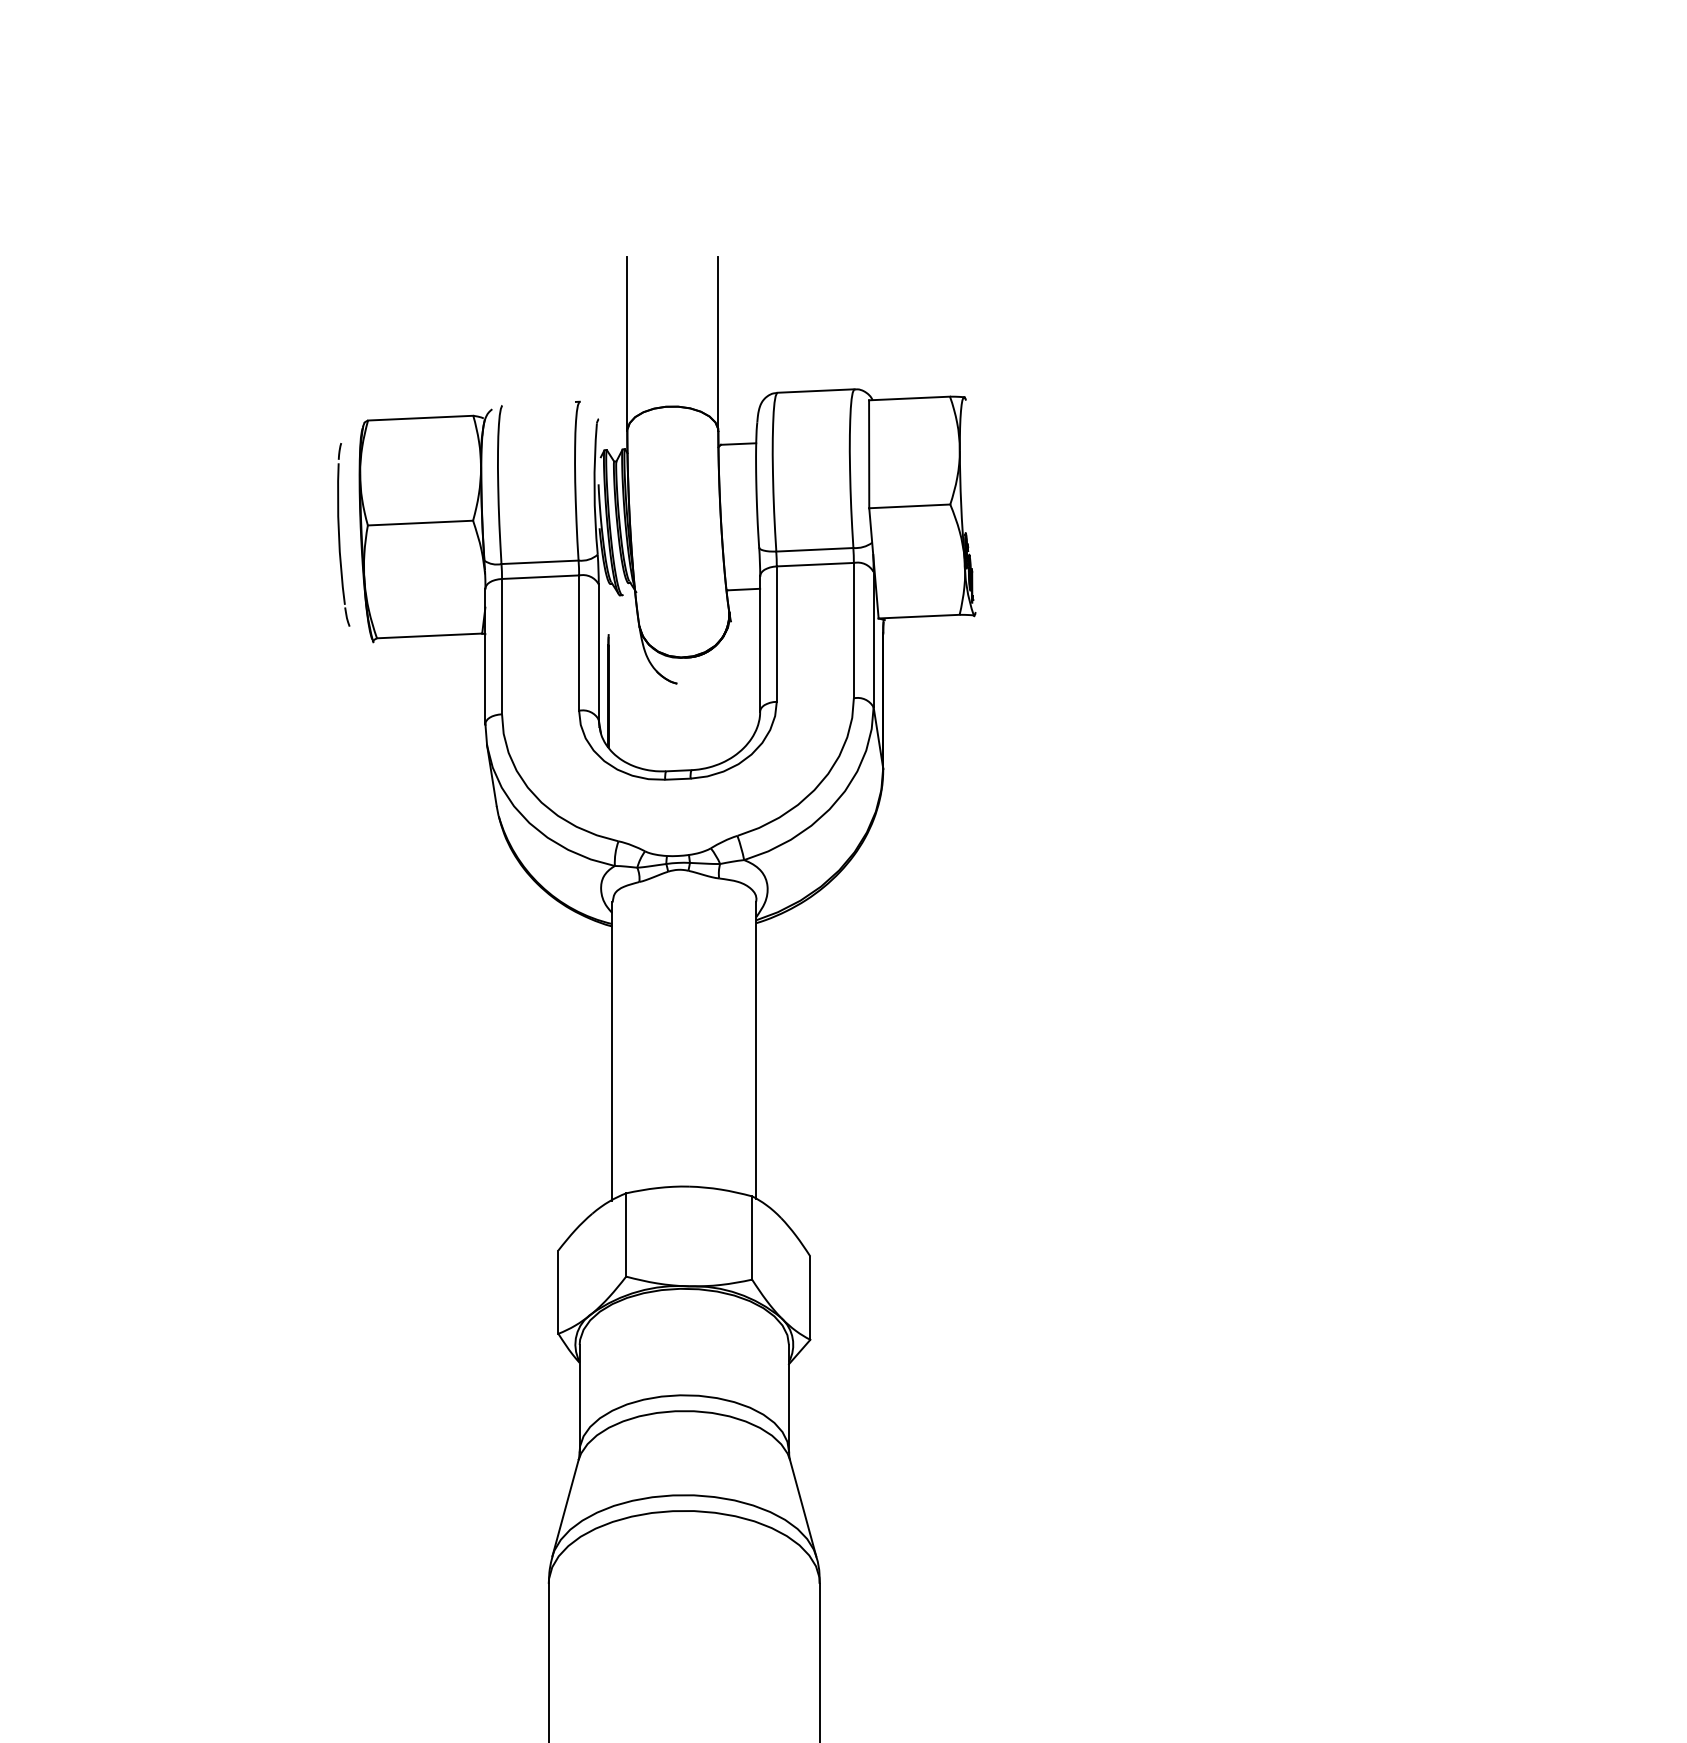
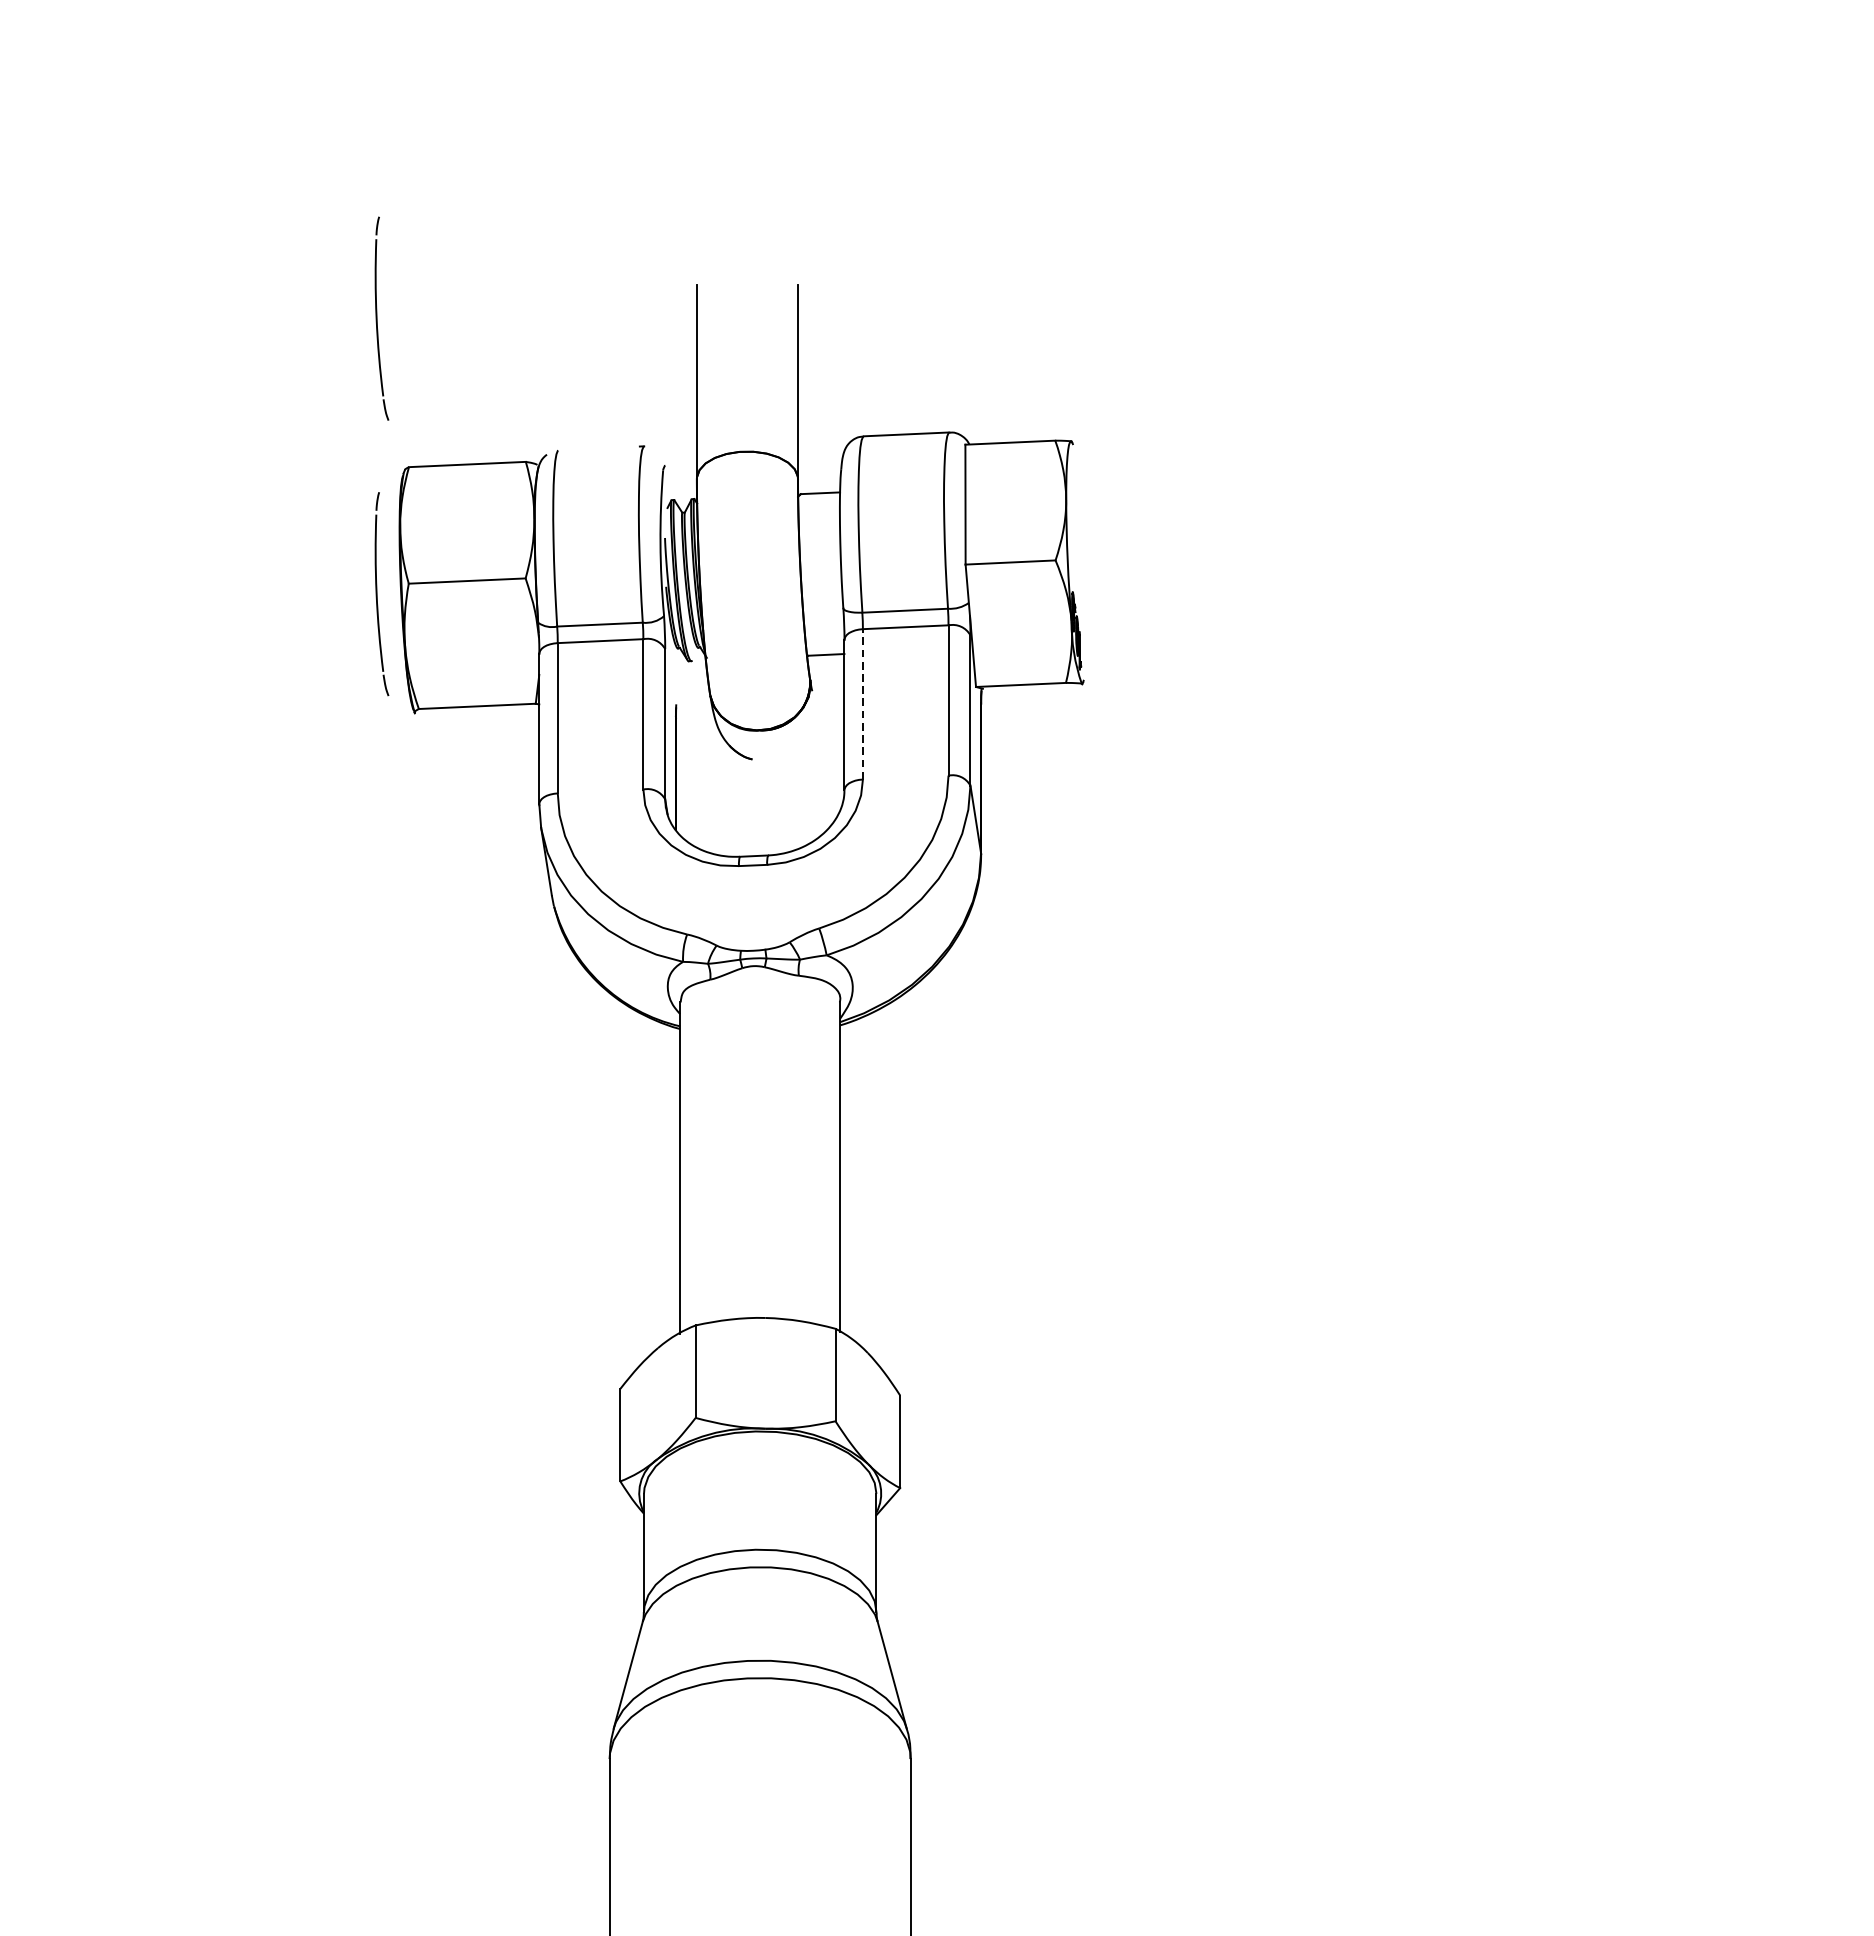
part: (343, 286) -> (381, 318), added
line: (776, 634) -> (862, 704), solid -> dashed

